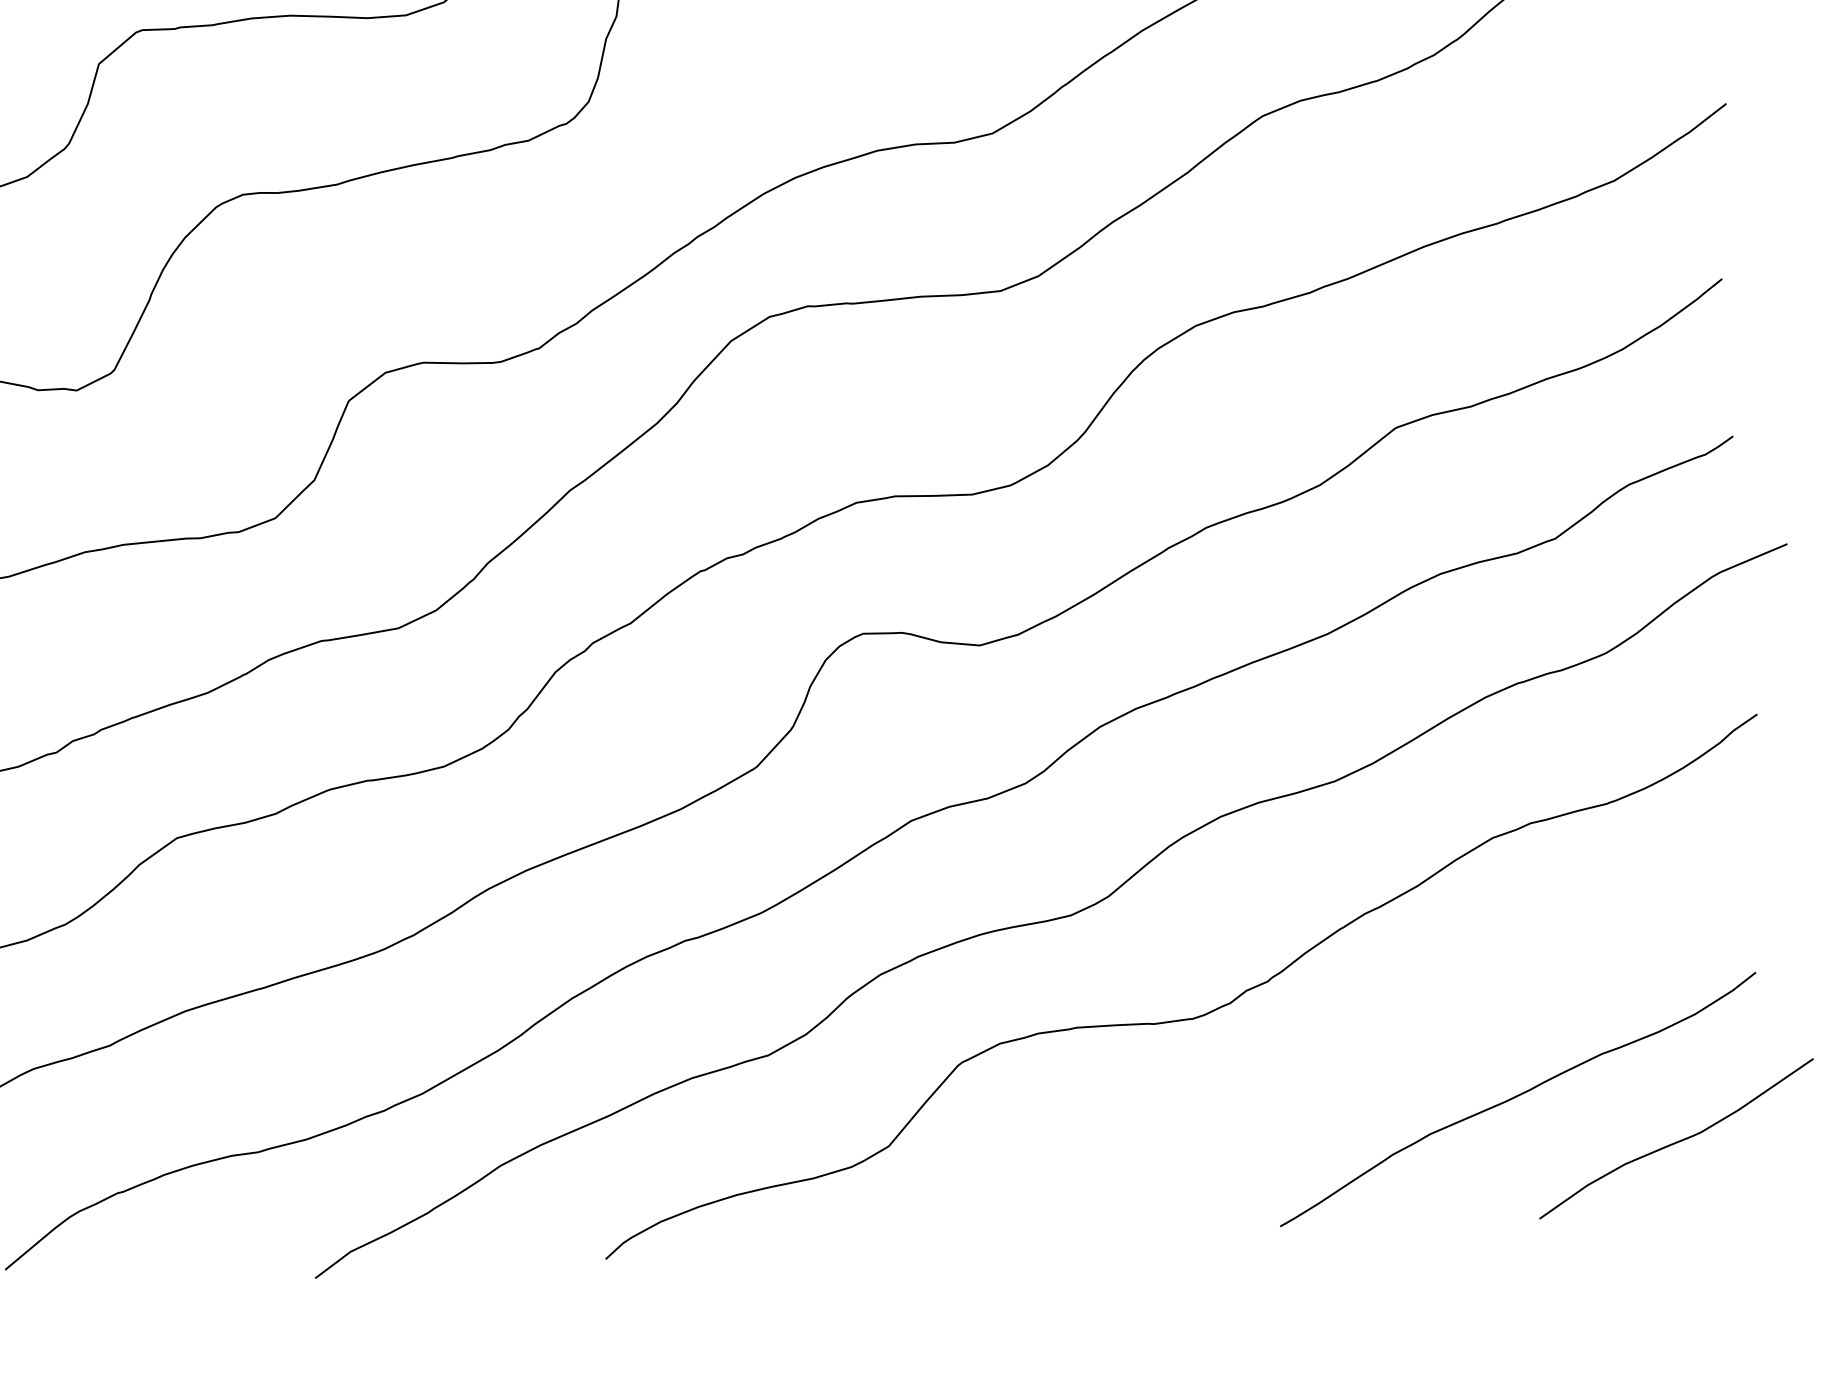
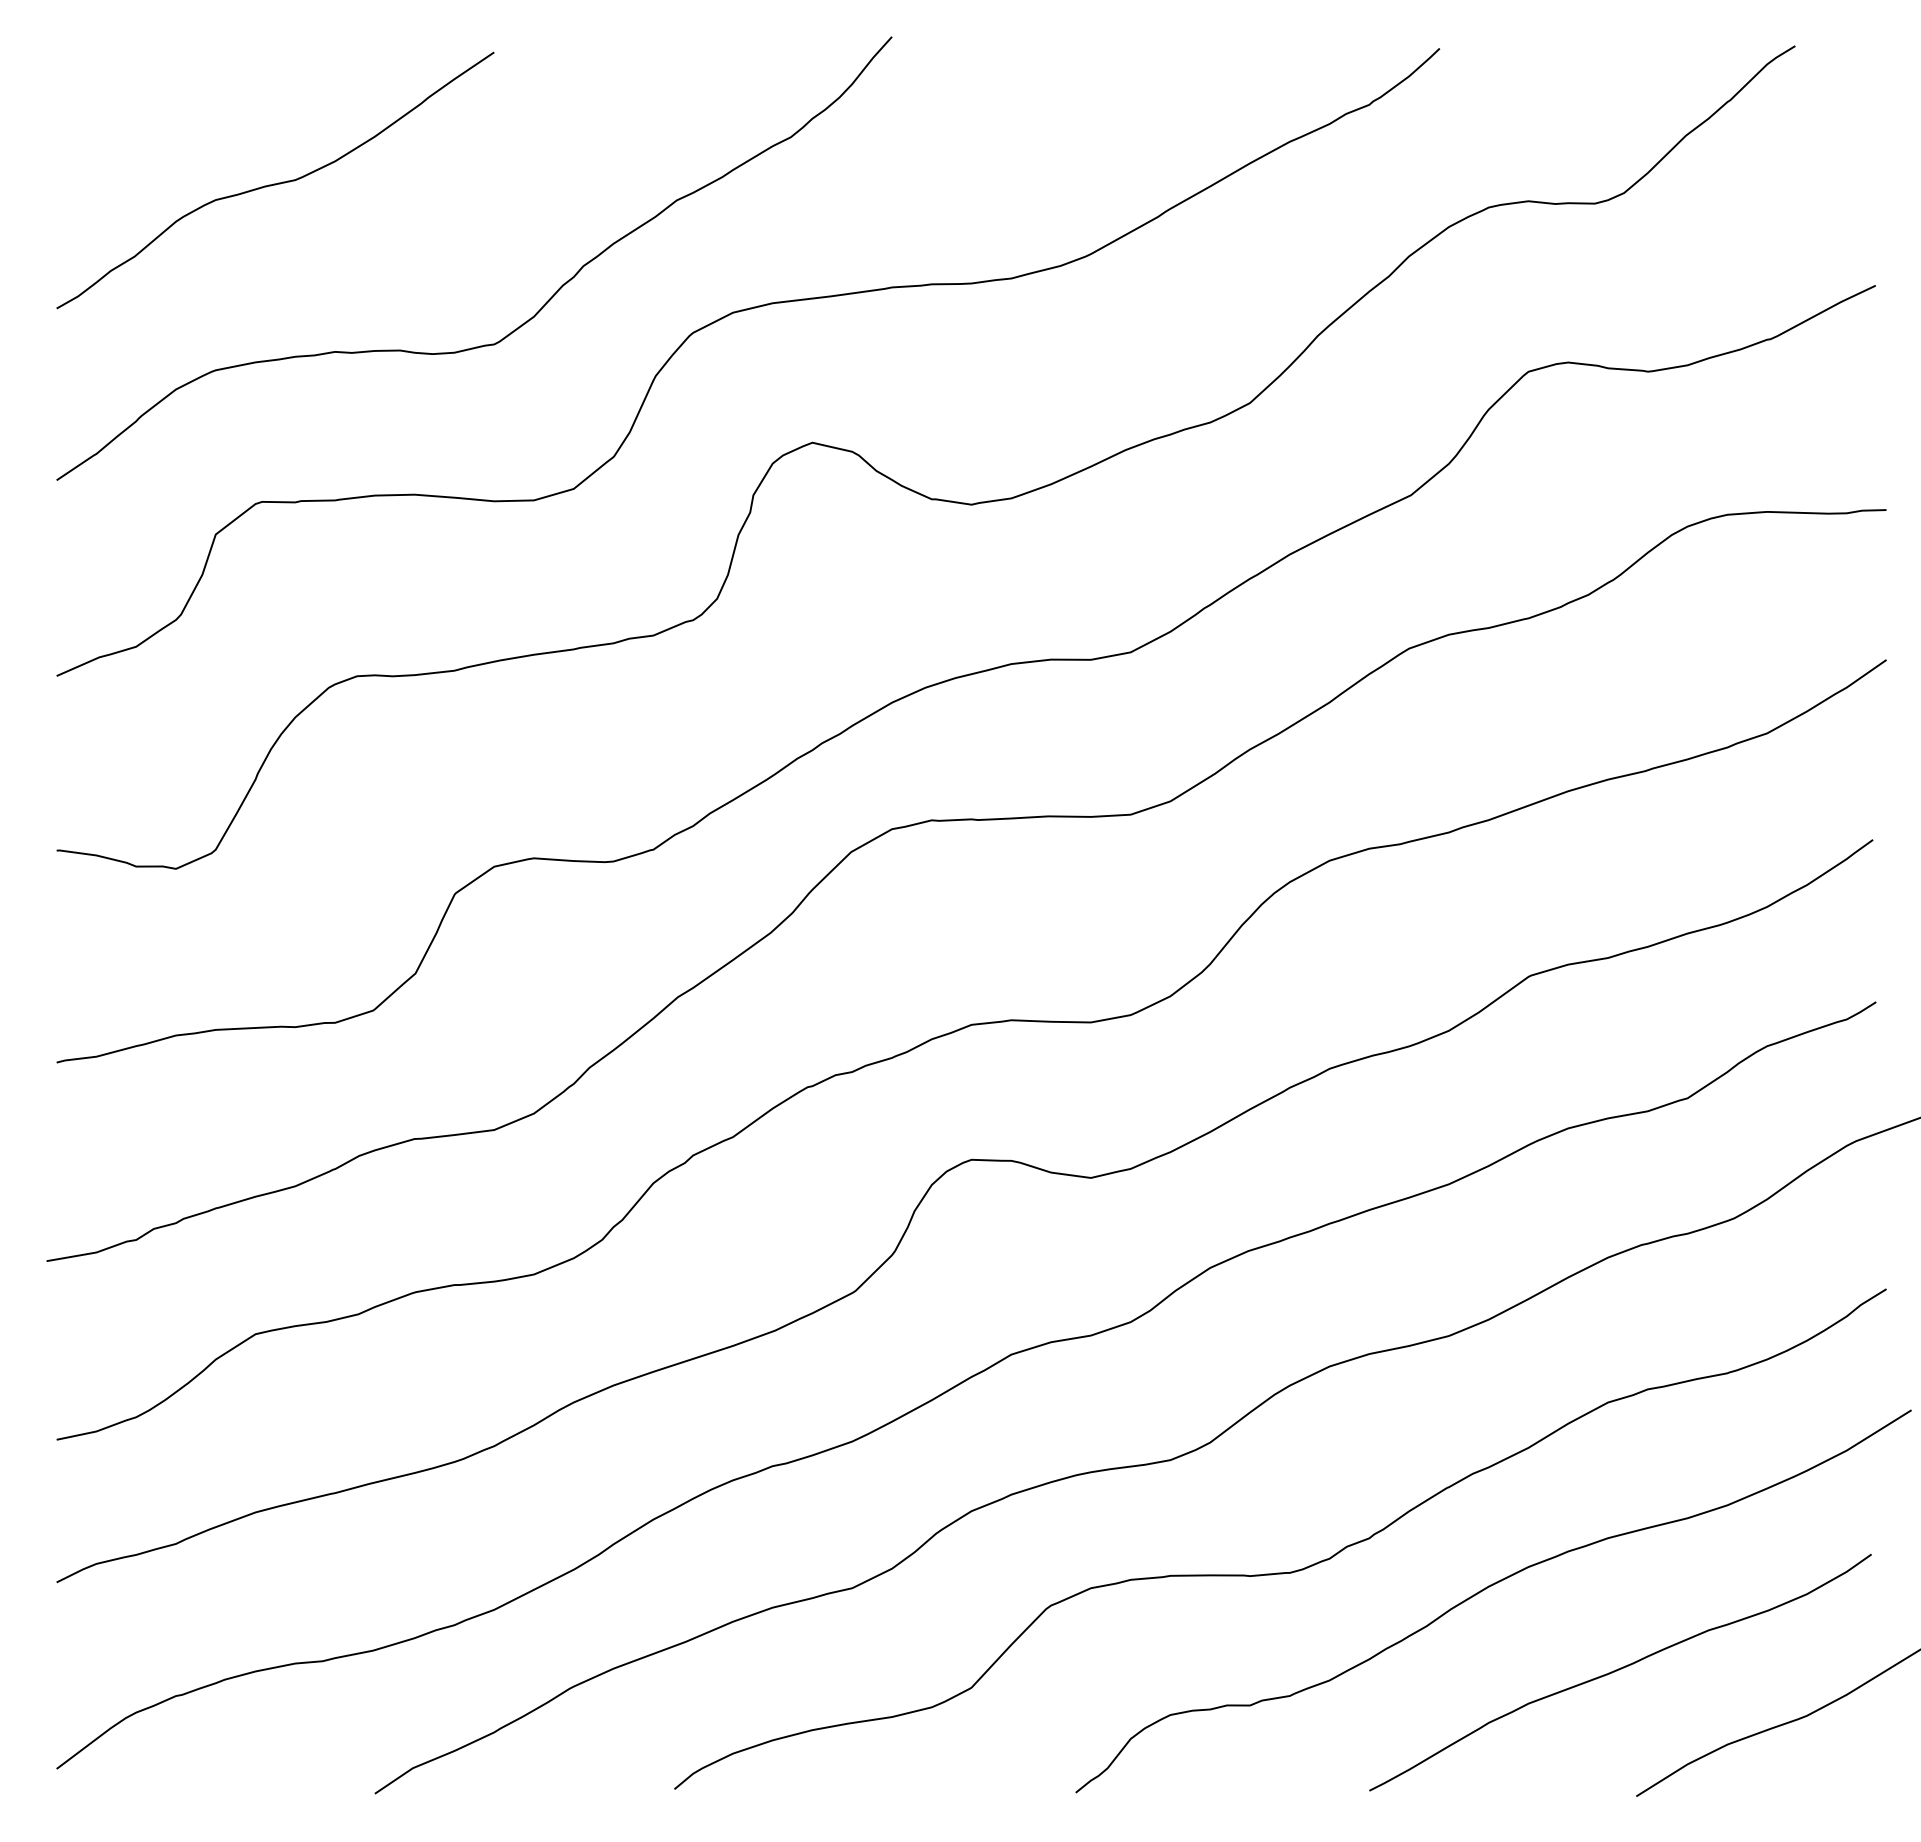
curve: (1383, 1025) -> (1486, 1589), added

